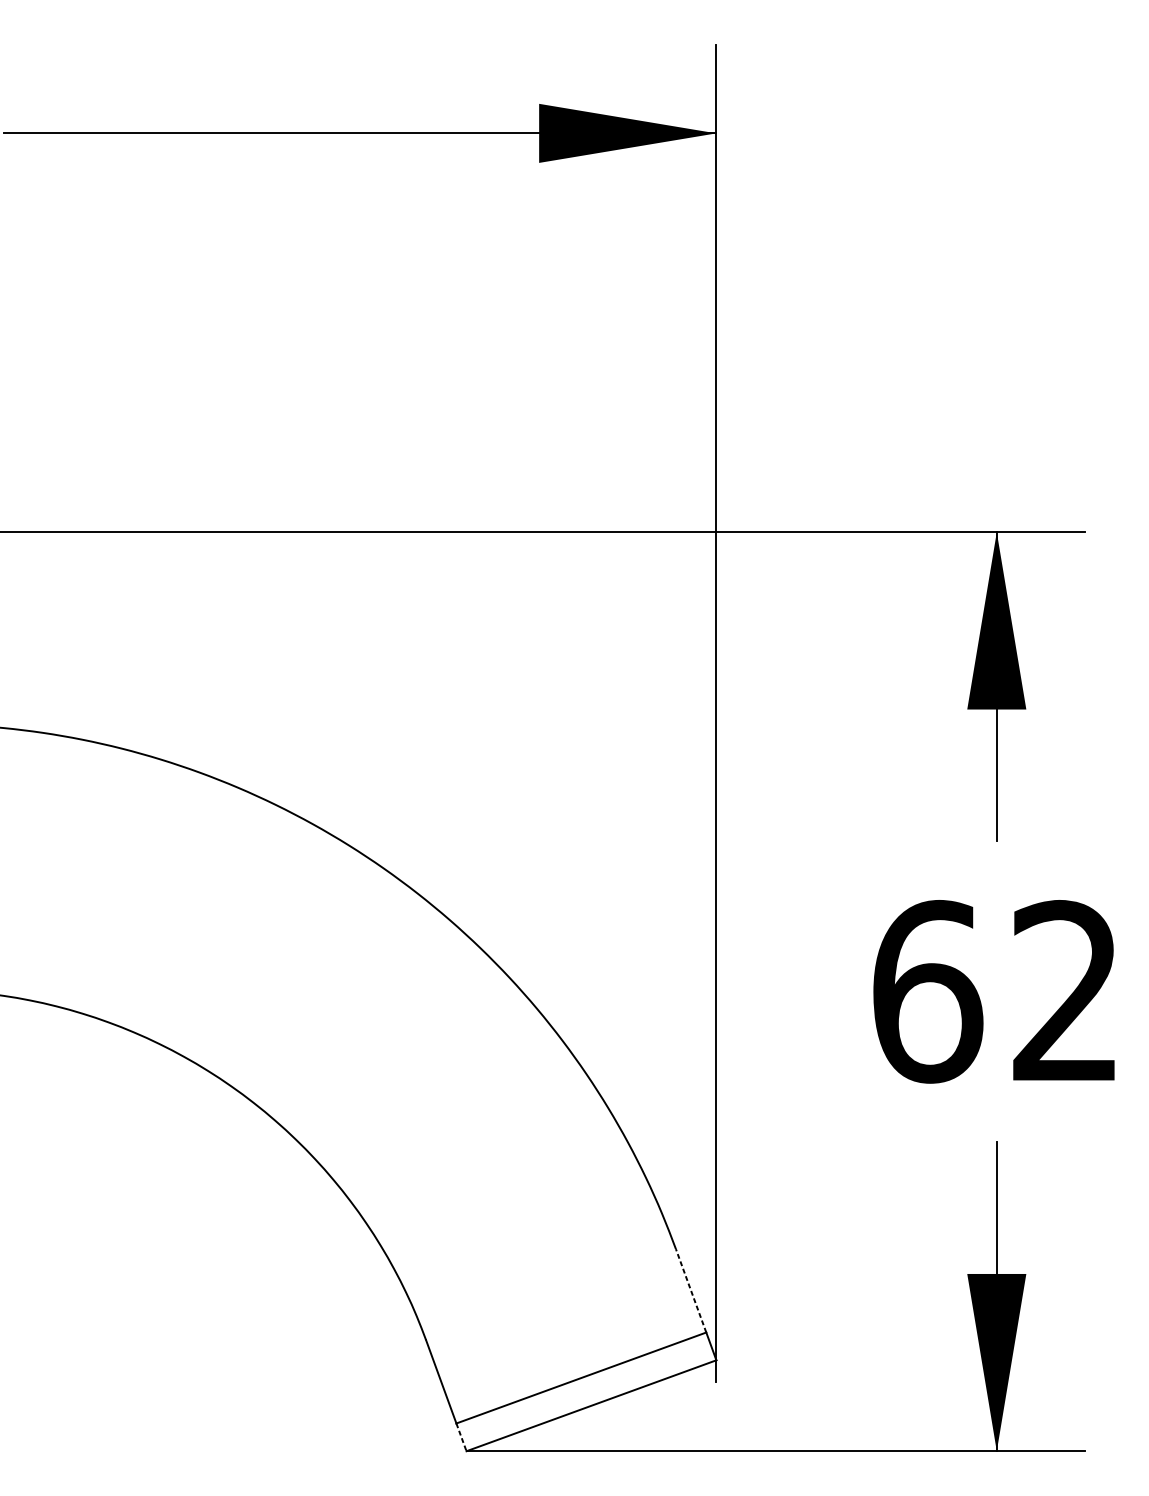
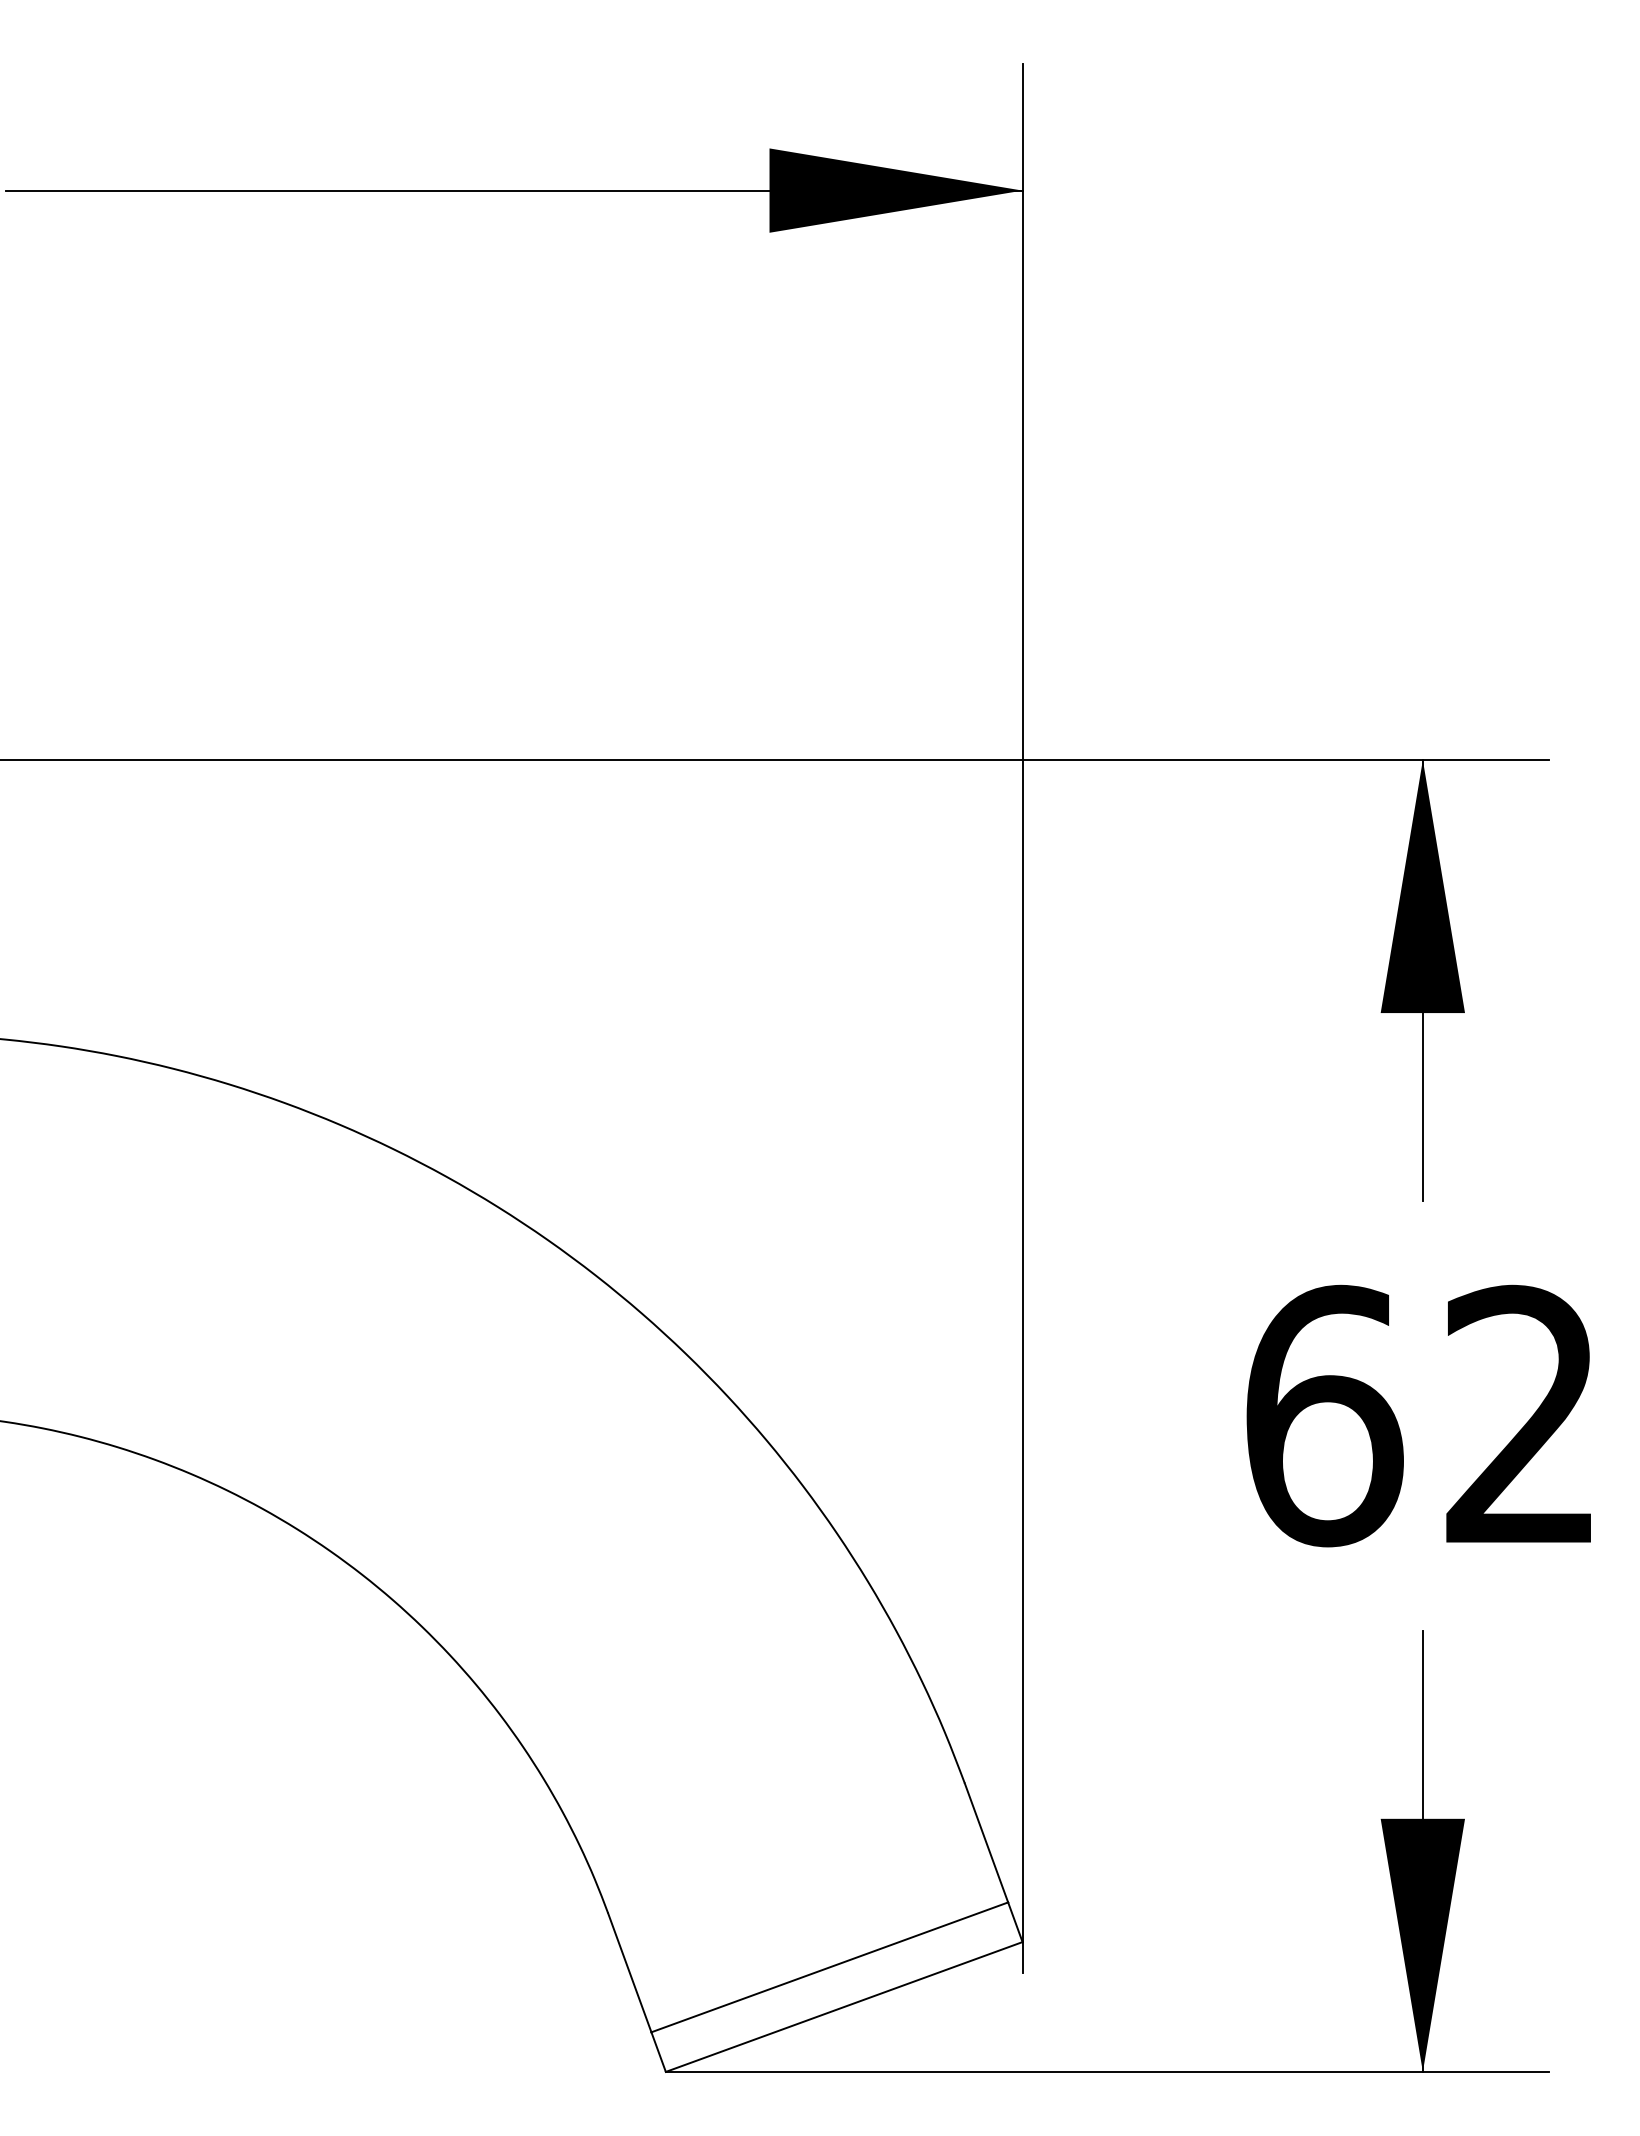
line: (691, 1290) -> (986, 1842), dashed -> solid
line: (461, 1437) -> (658, 2052), dashed -> solid

